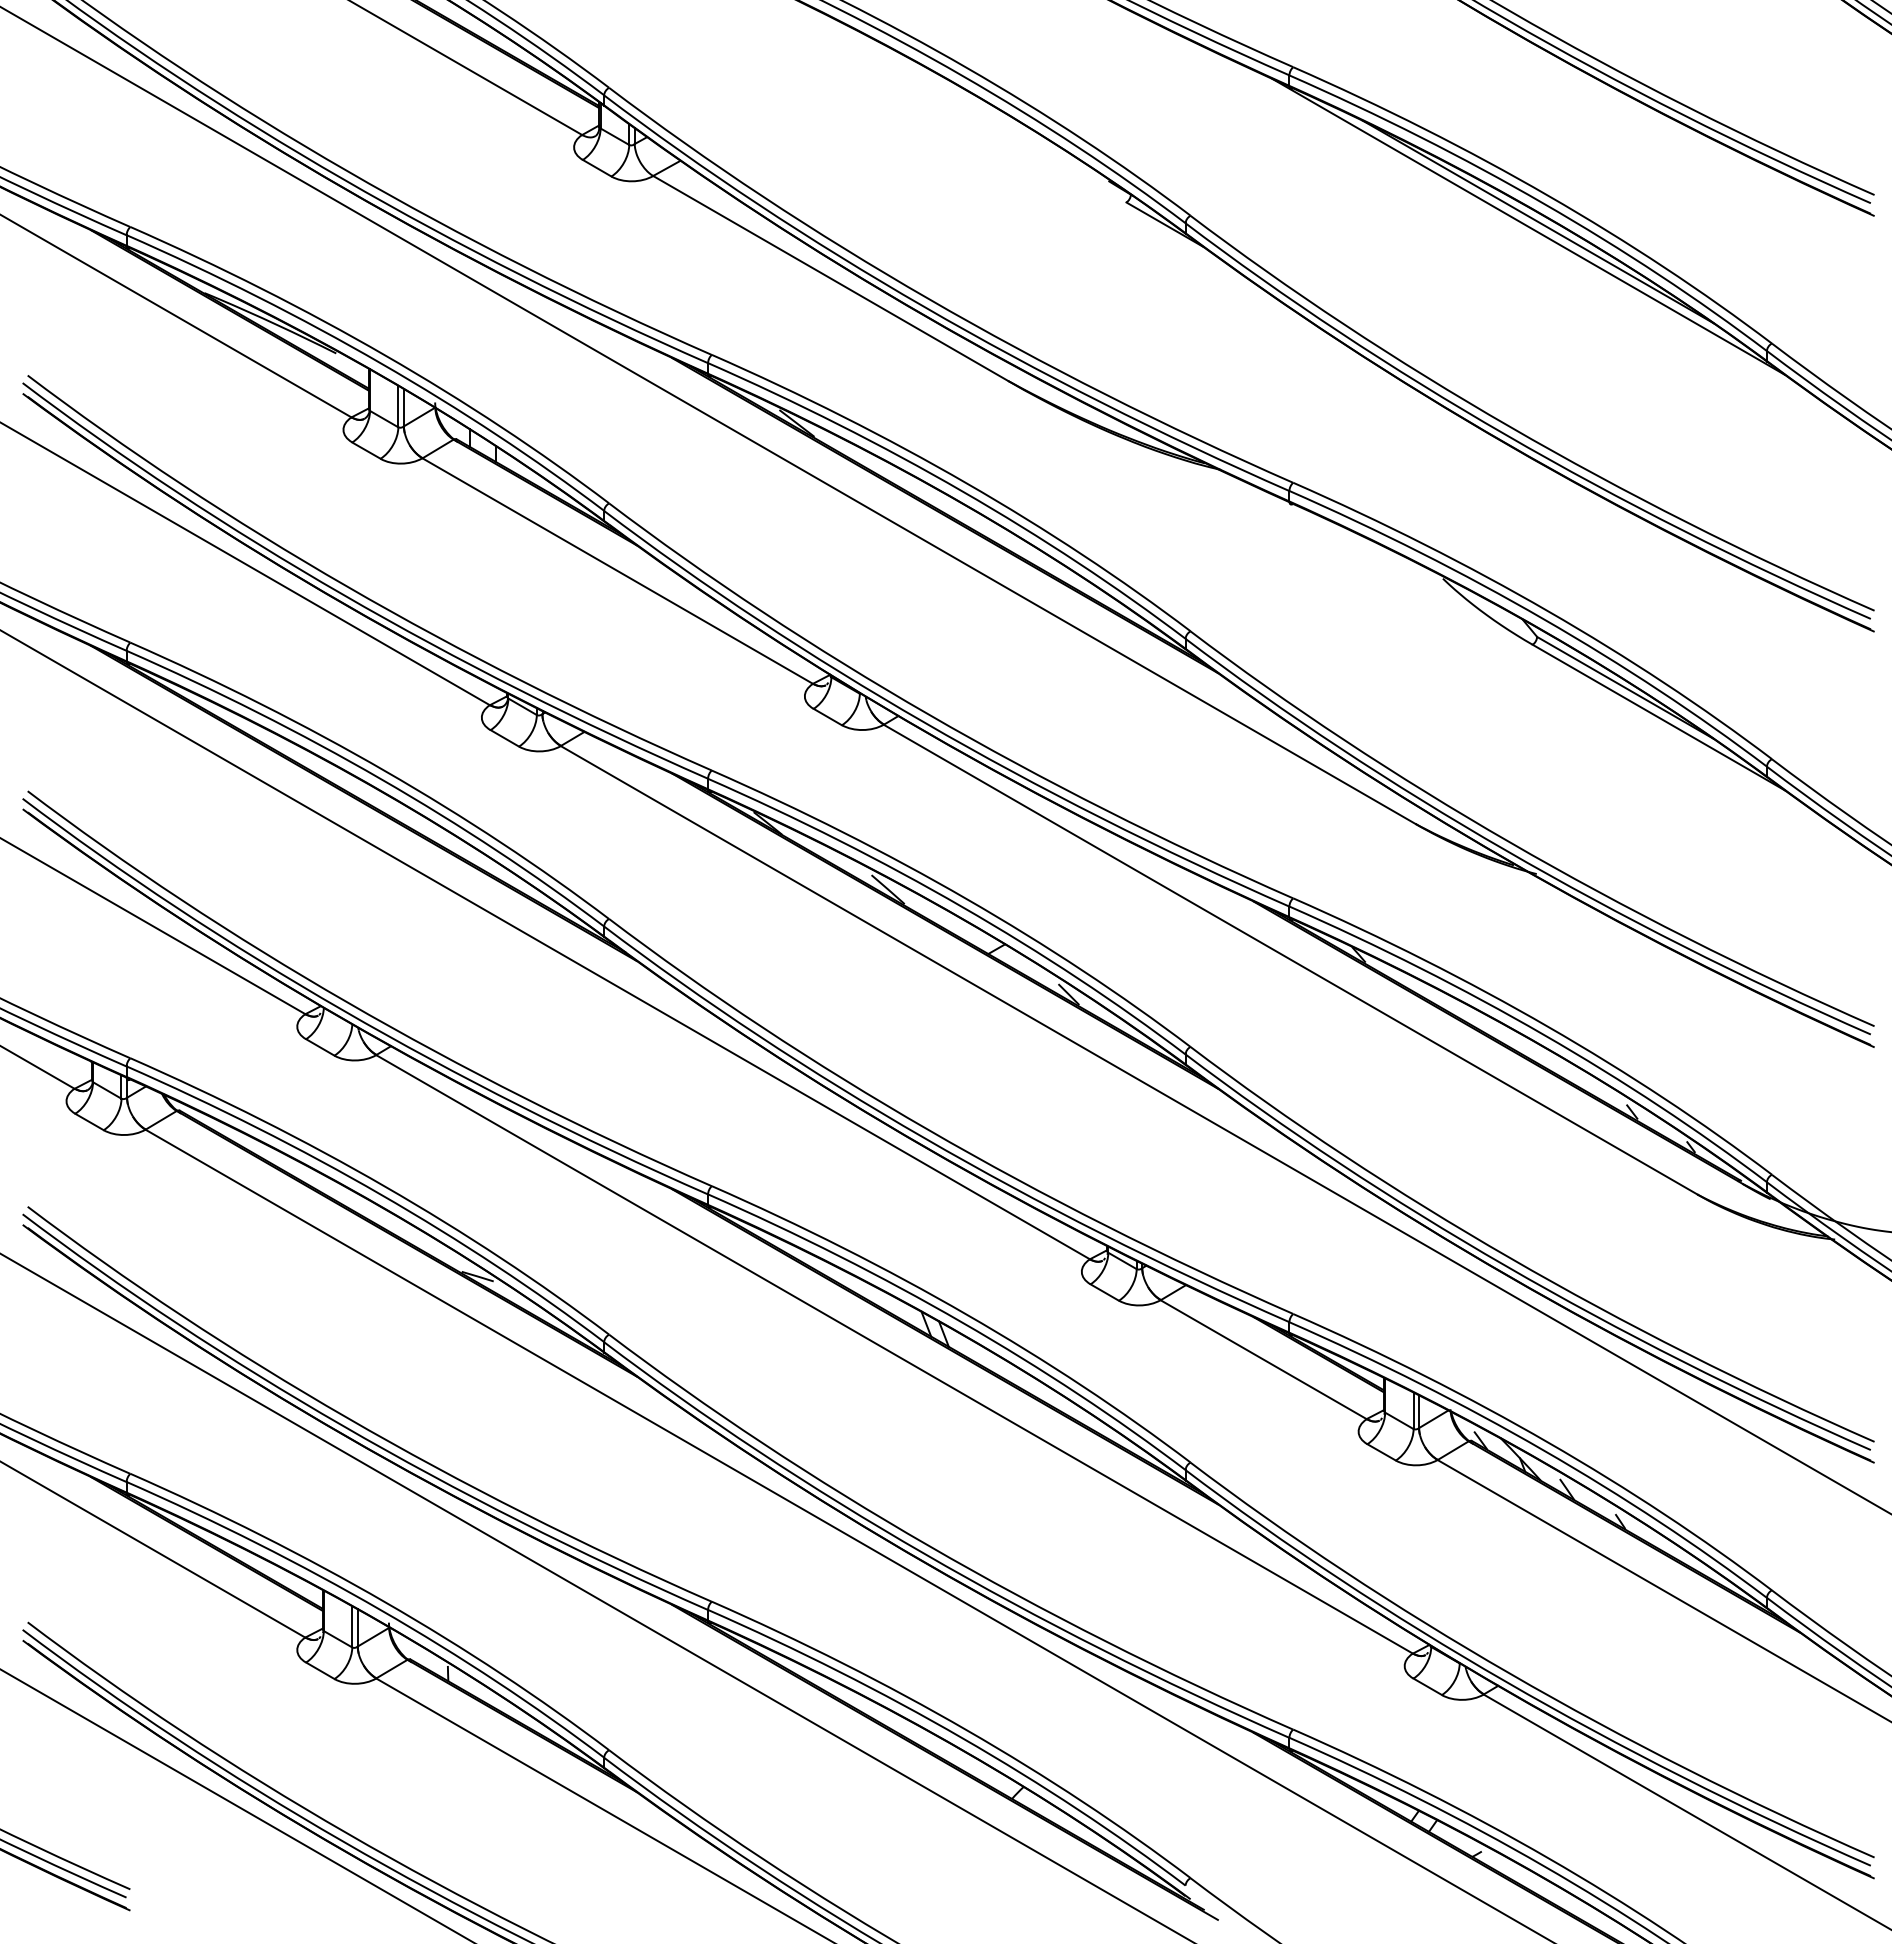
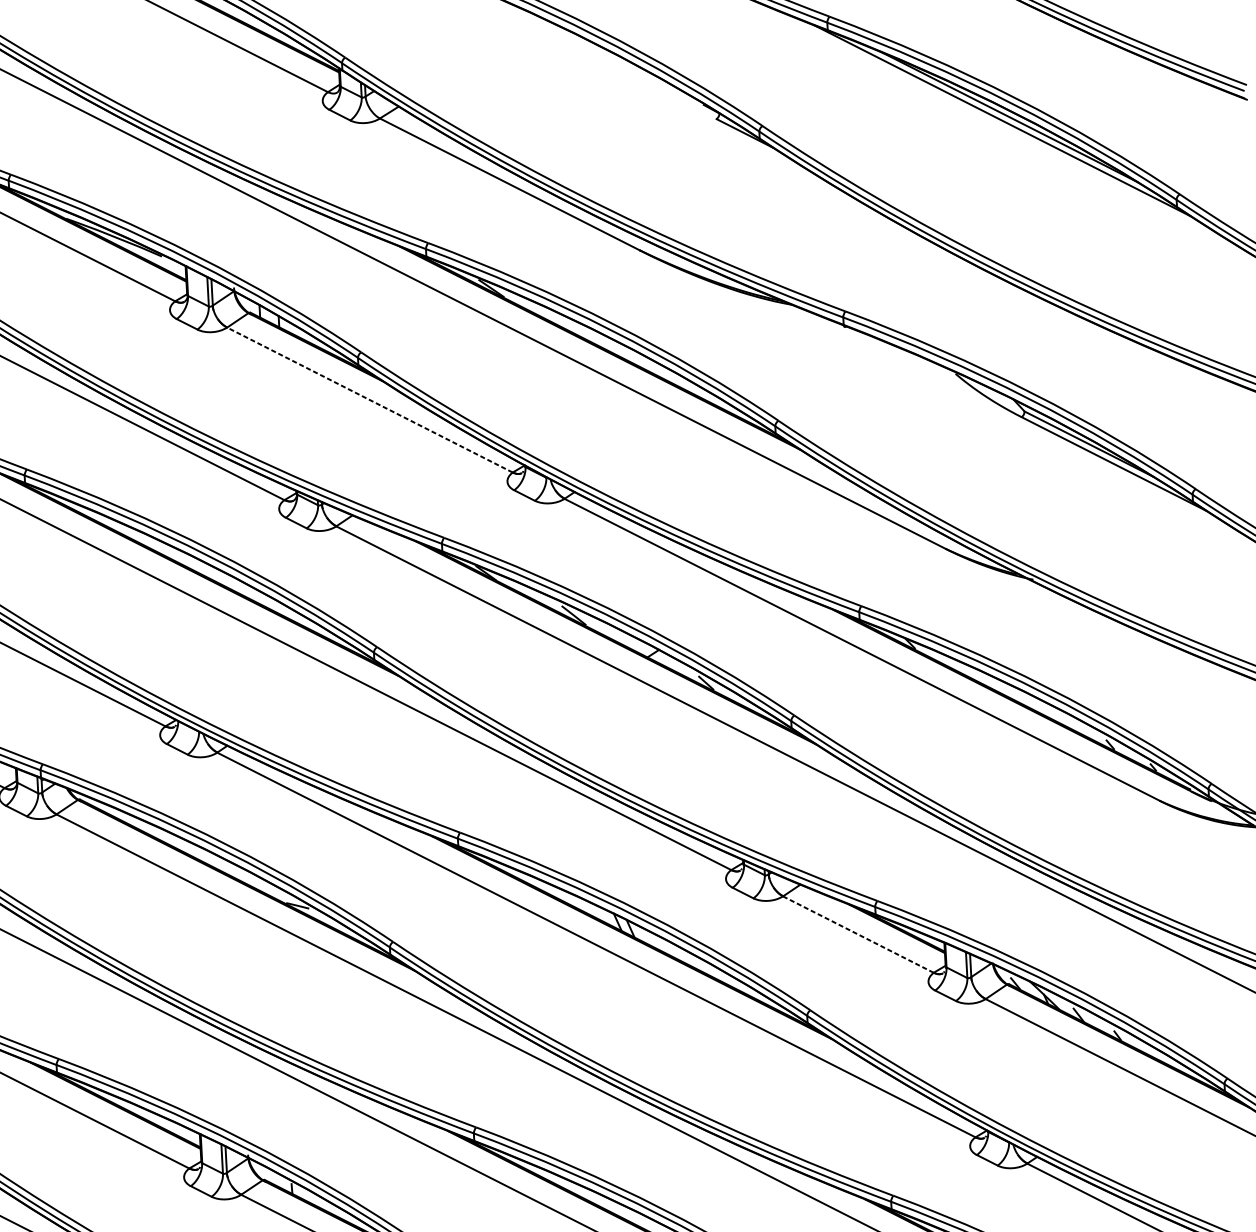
line: (617, 570) -> (369, 399), solid -> dashed
line: (1263, 1359) -> (858, 934), solid -> dashed

